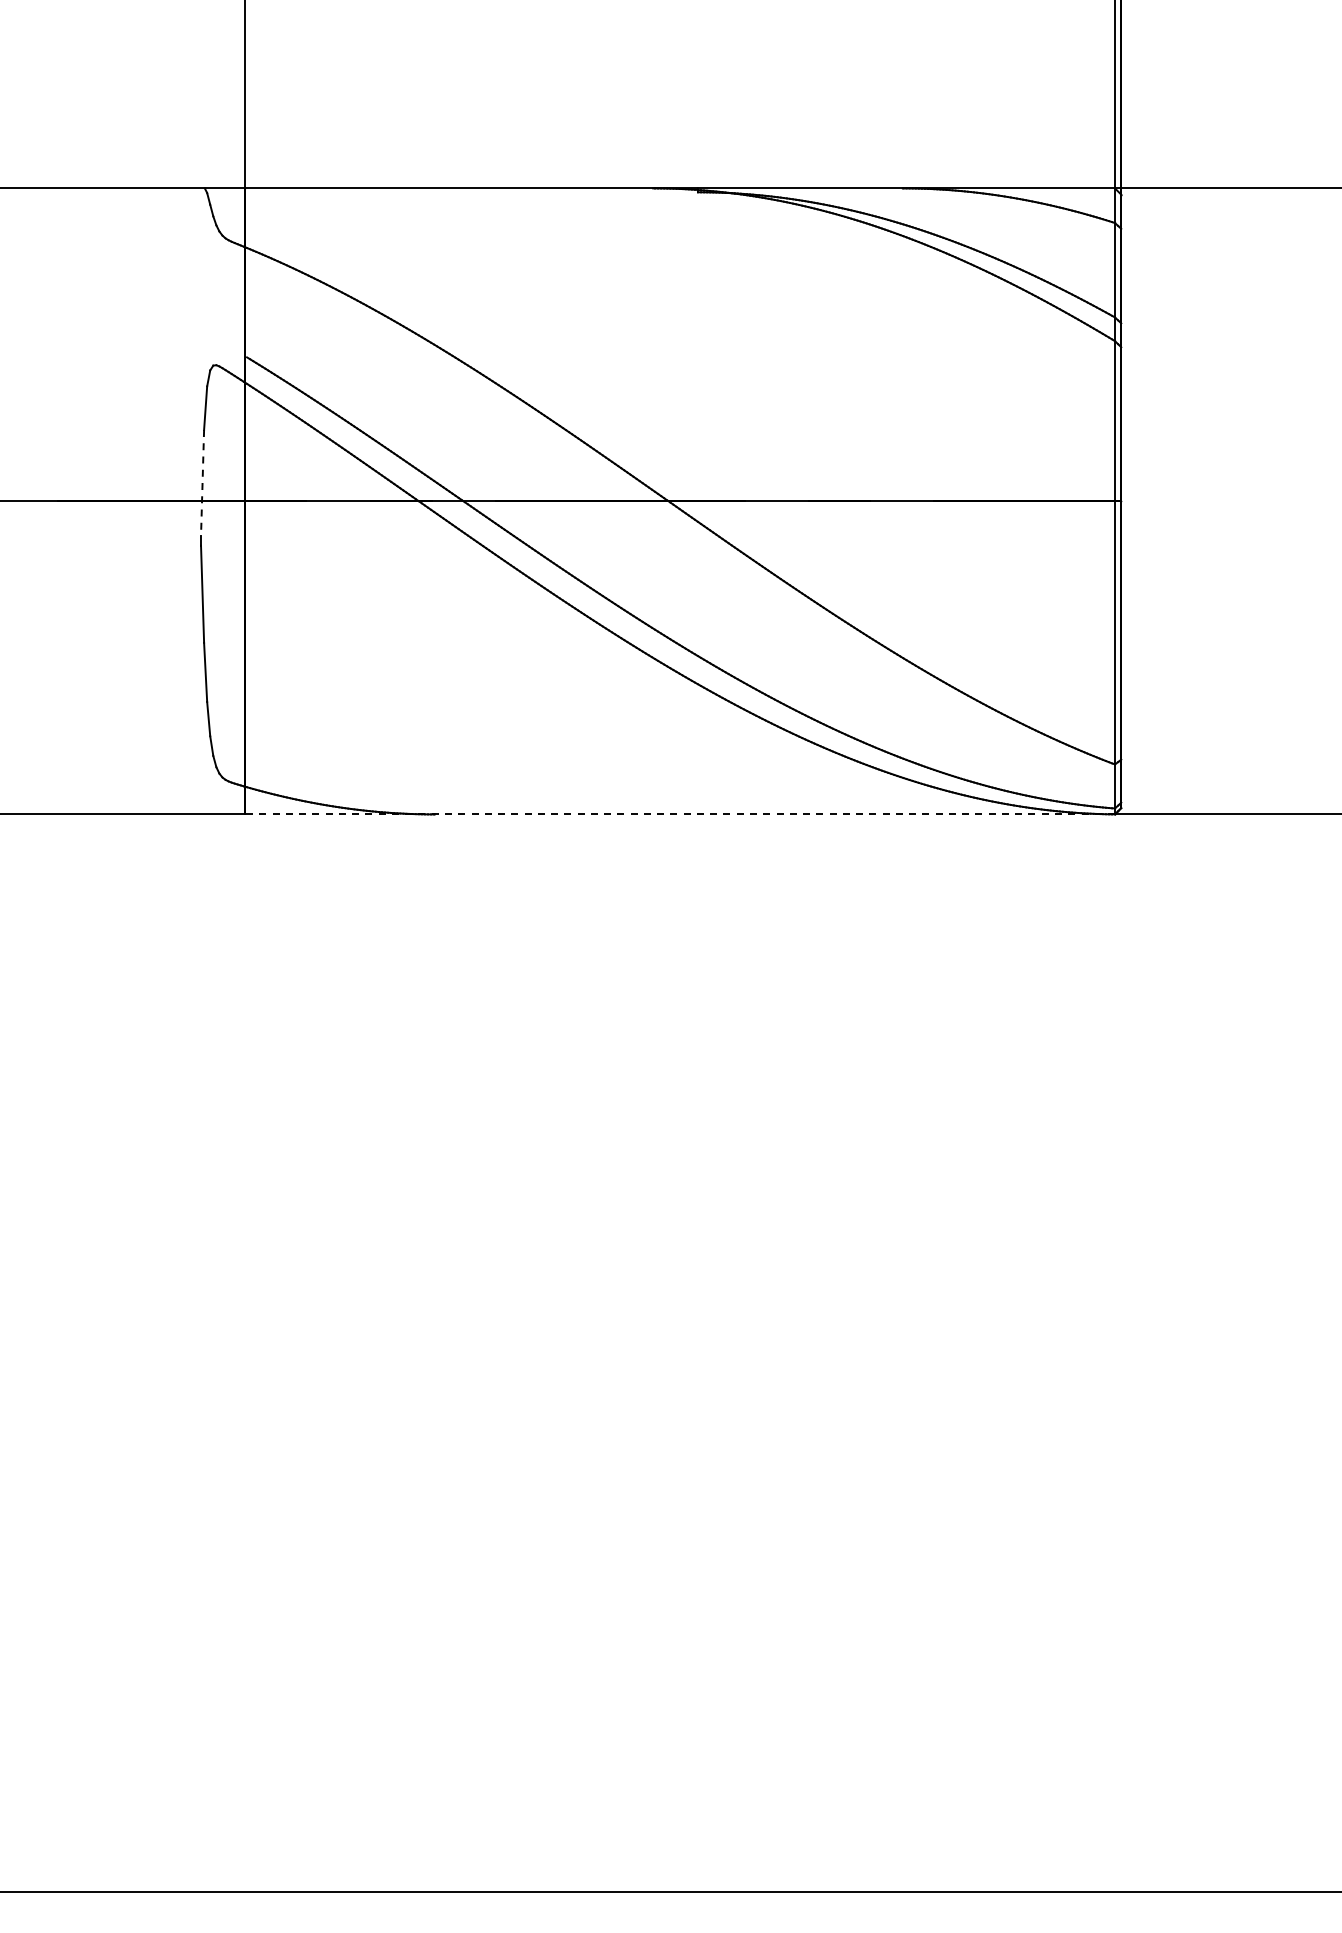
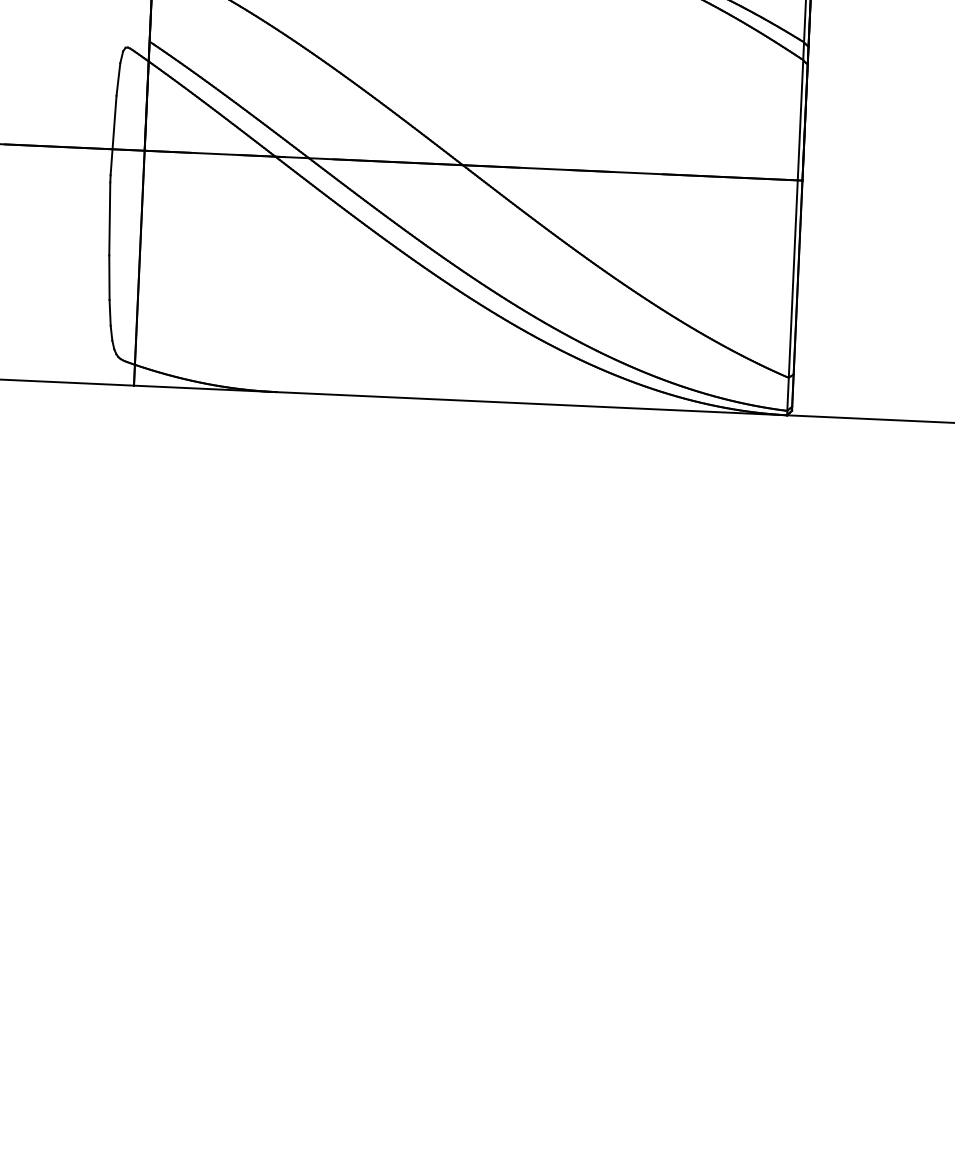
line: (202, 483) -> (113, 135), dashed -> solid
line: (679, 814) -> (460, 400), dashed -> solid

